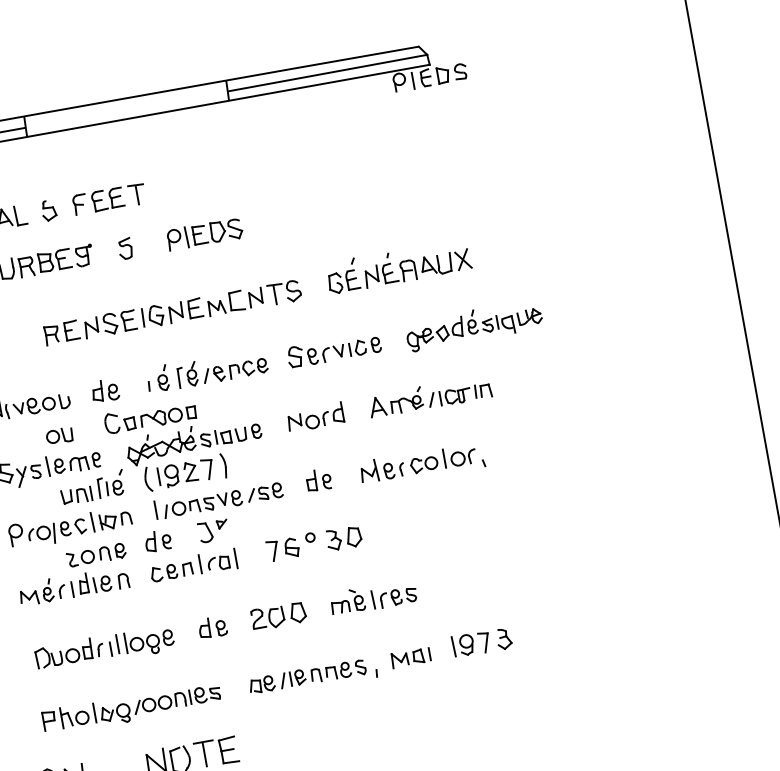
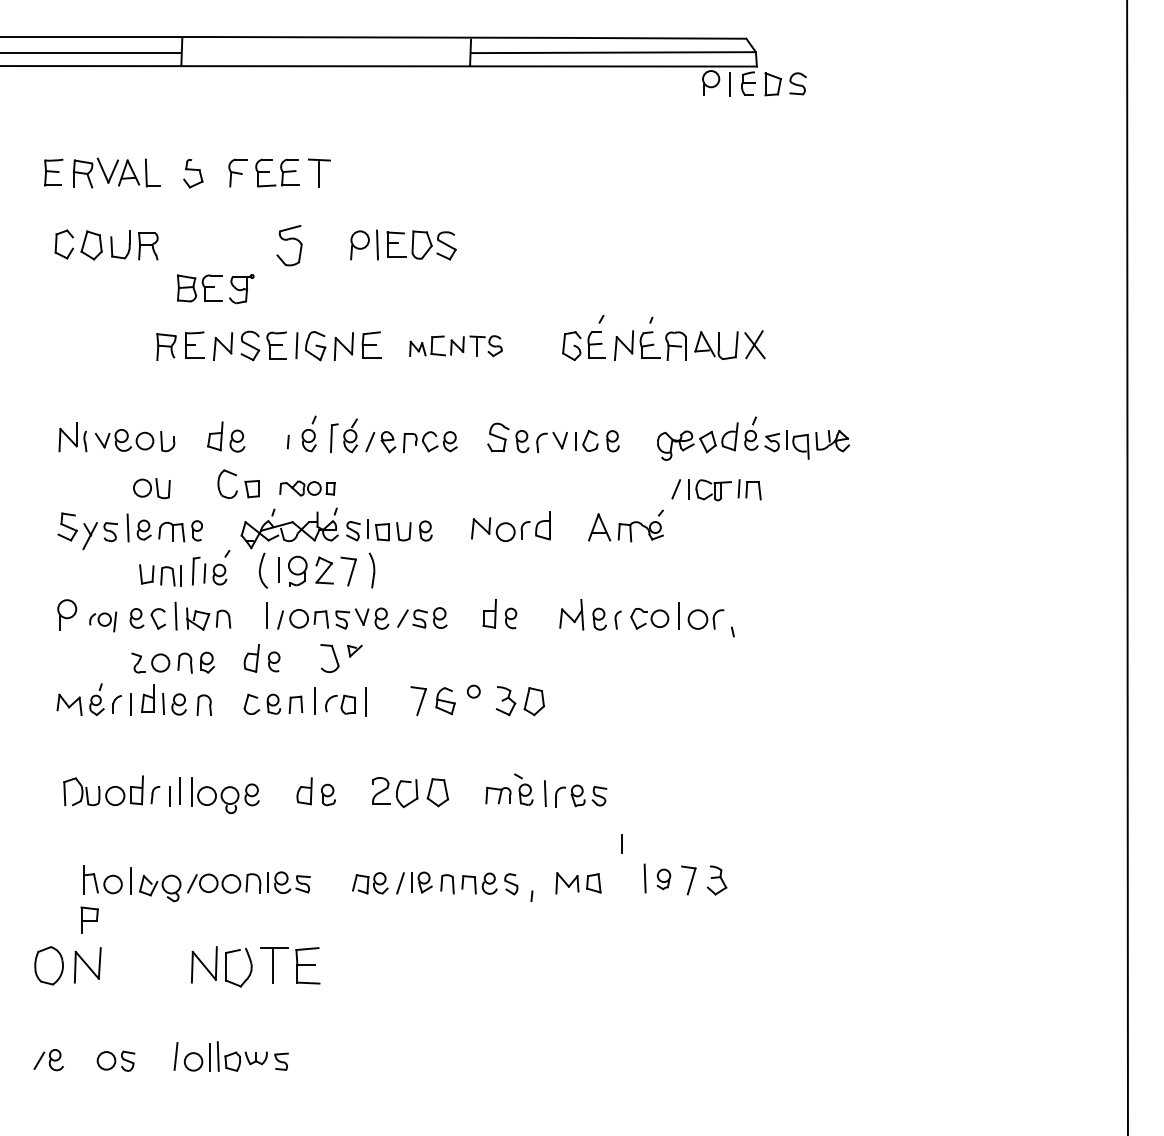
part: (125, 248) -> (289, 245), size x1.4
part: (65, 259) -> (215, 289), moved
part: (254, 298) -> (455, 346), size x0.7
part: (460, 395) -> (716, 490), moved
part: (168, 416) -> (307, 488), size x0.7
part: (41, 535) -> (102, 621), size x0.7
part: (466, 645) -> (663, 879), size x0.7
line: (429, 654) -> (621, 843), moved
part: (49, 720) -> (89, 919), moved

